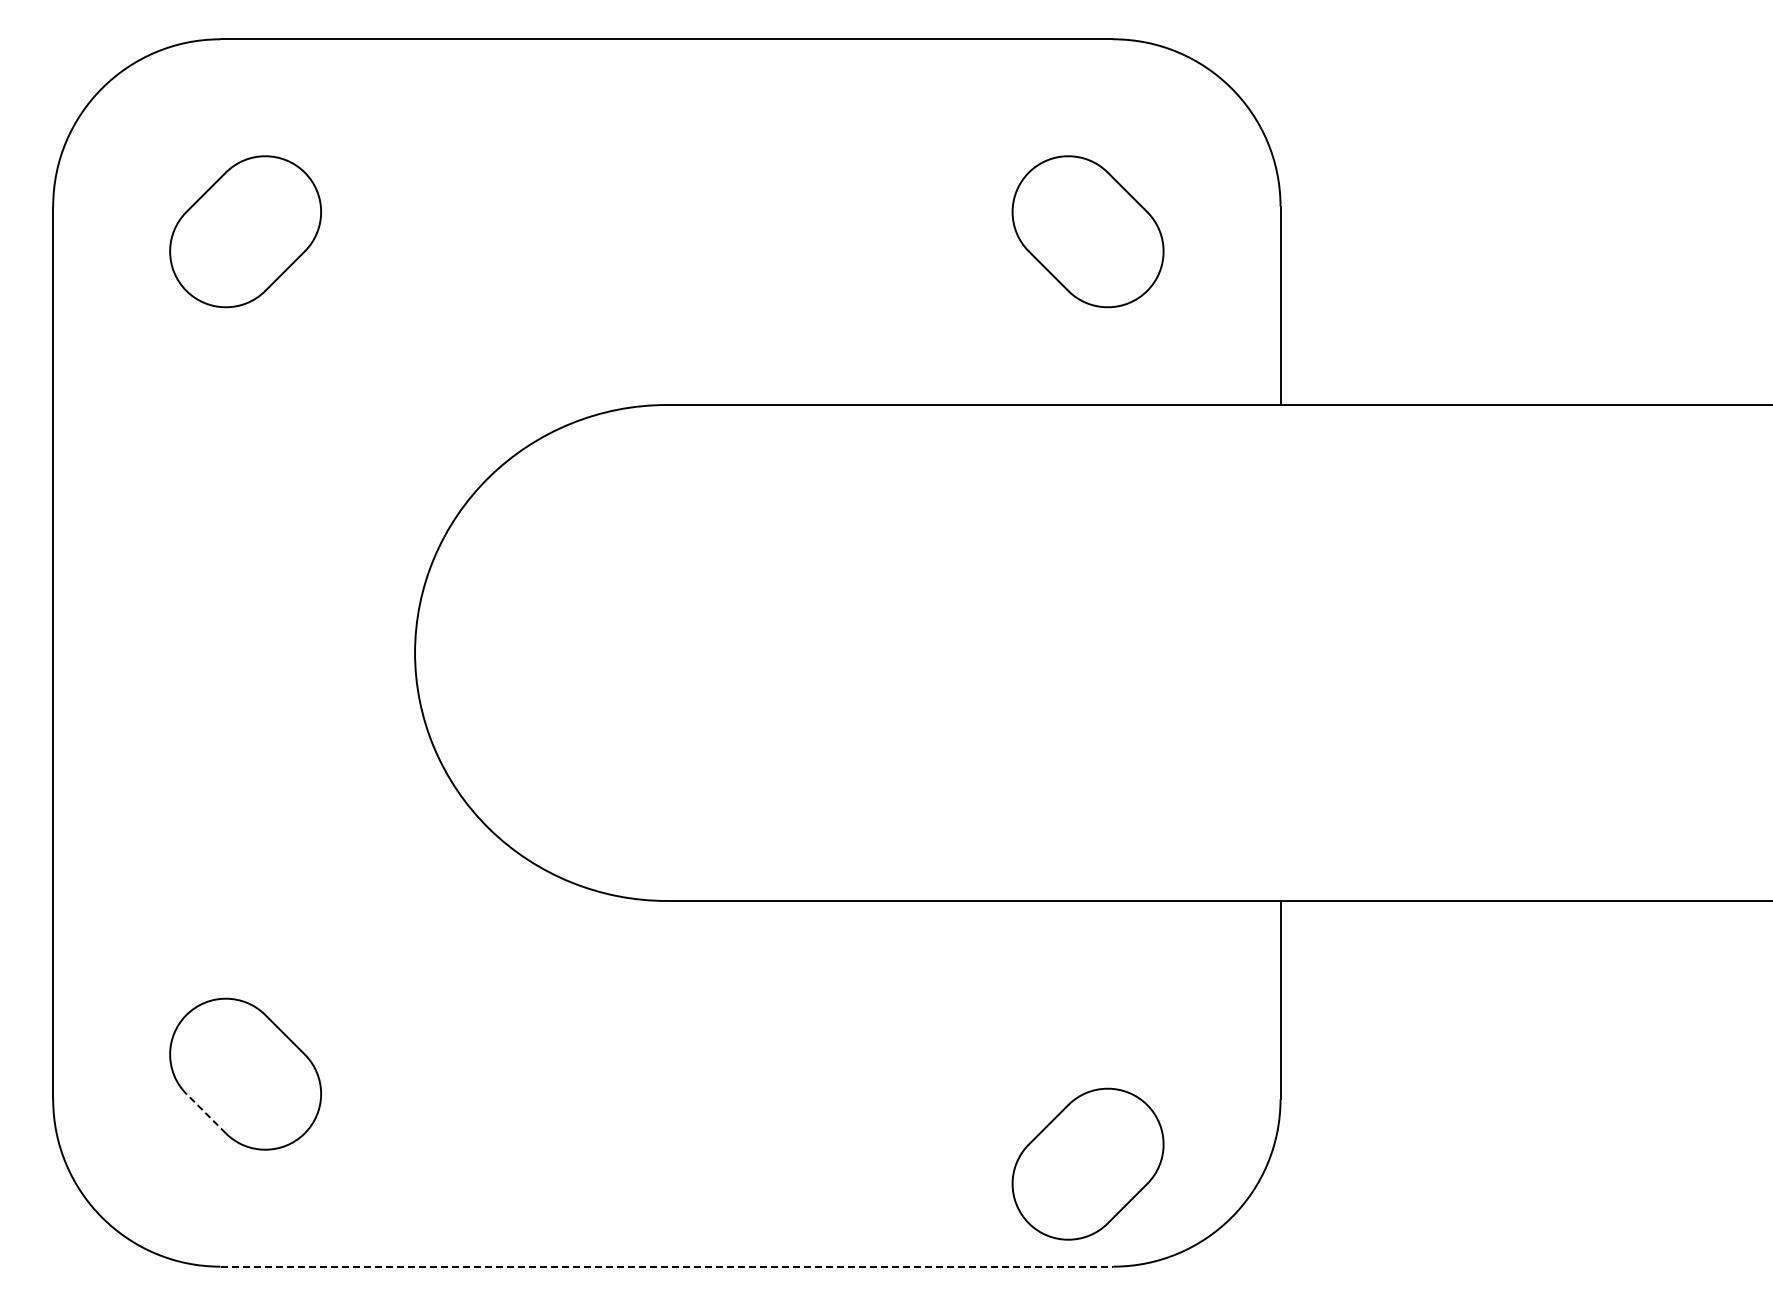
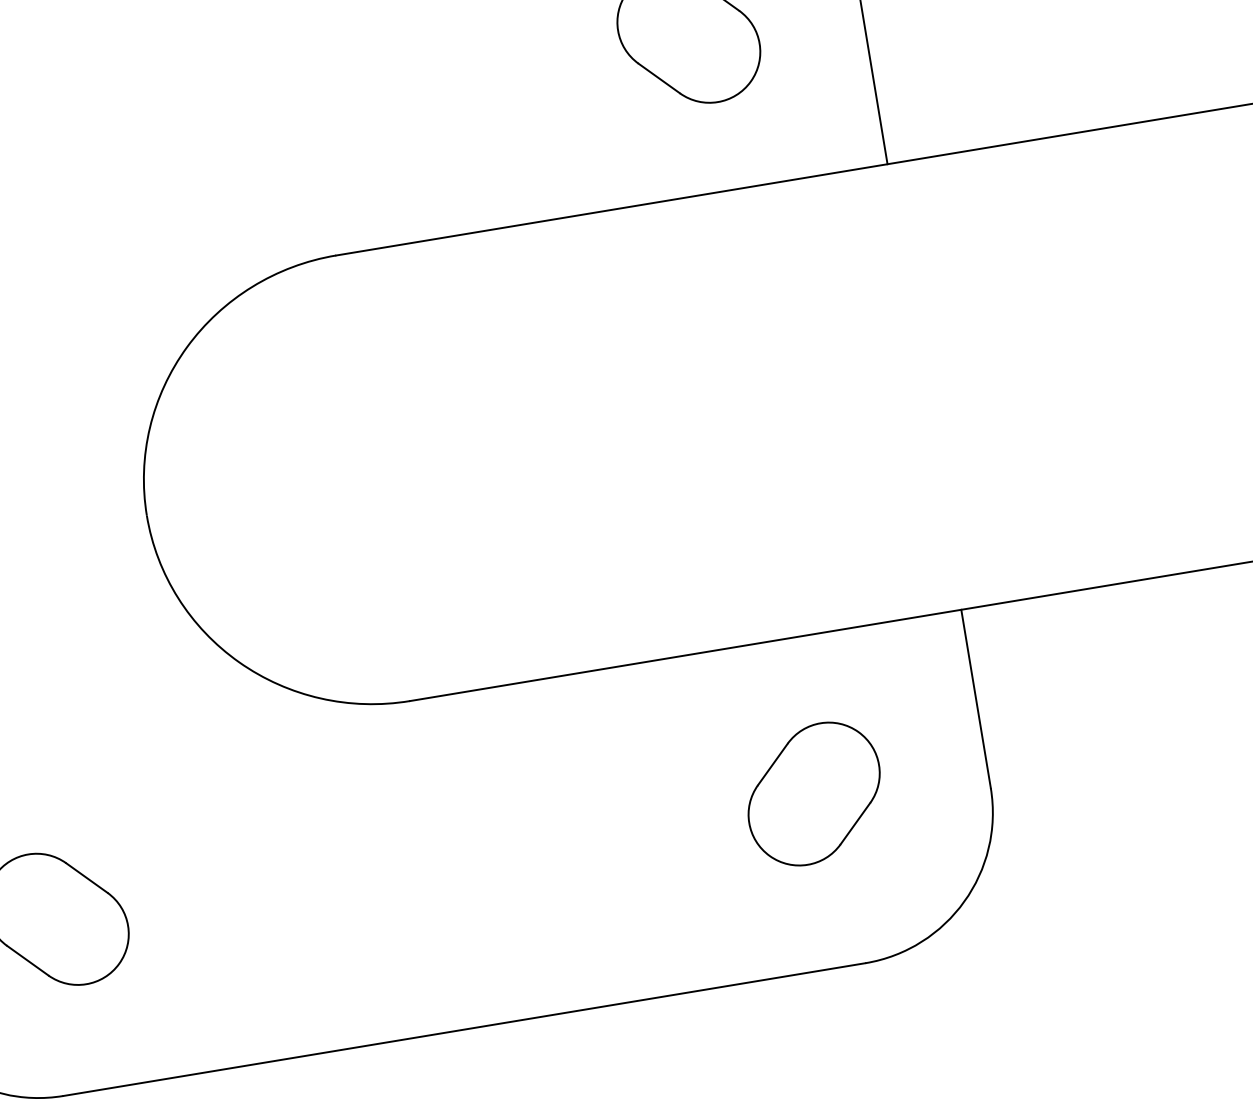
line: (206, 1113) -> (28, 960), dashed -> solid
part: (1087, 1163) -> (813, 793), moved
line: (667, 1266) -> (464, 1029), dashed -> solid

